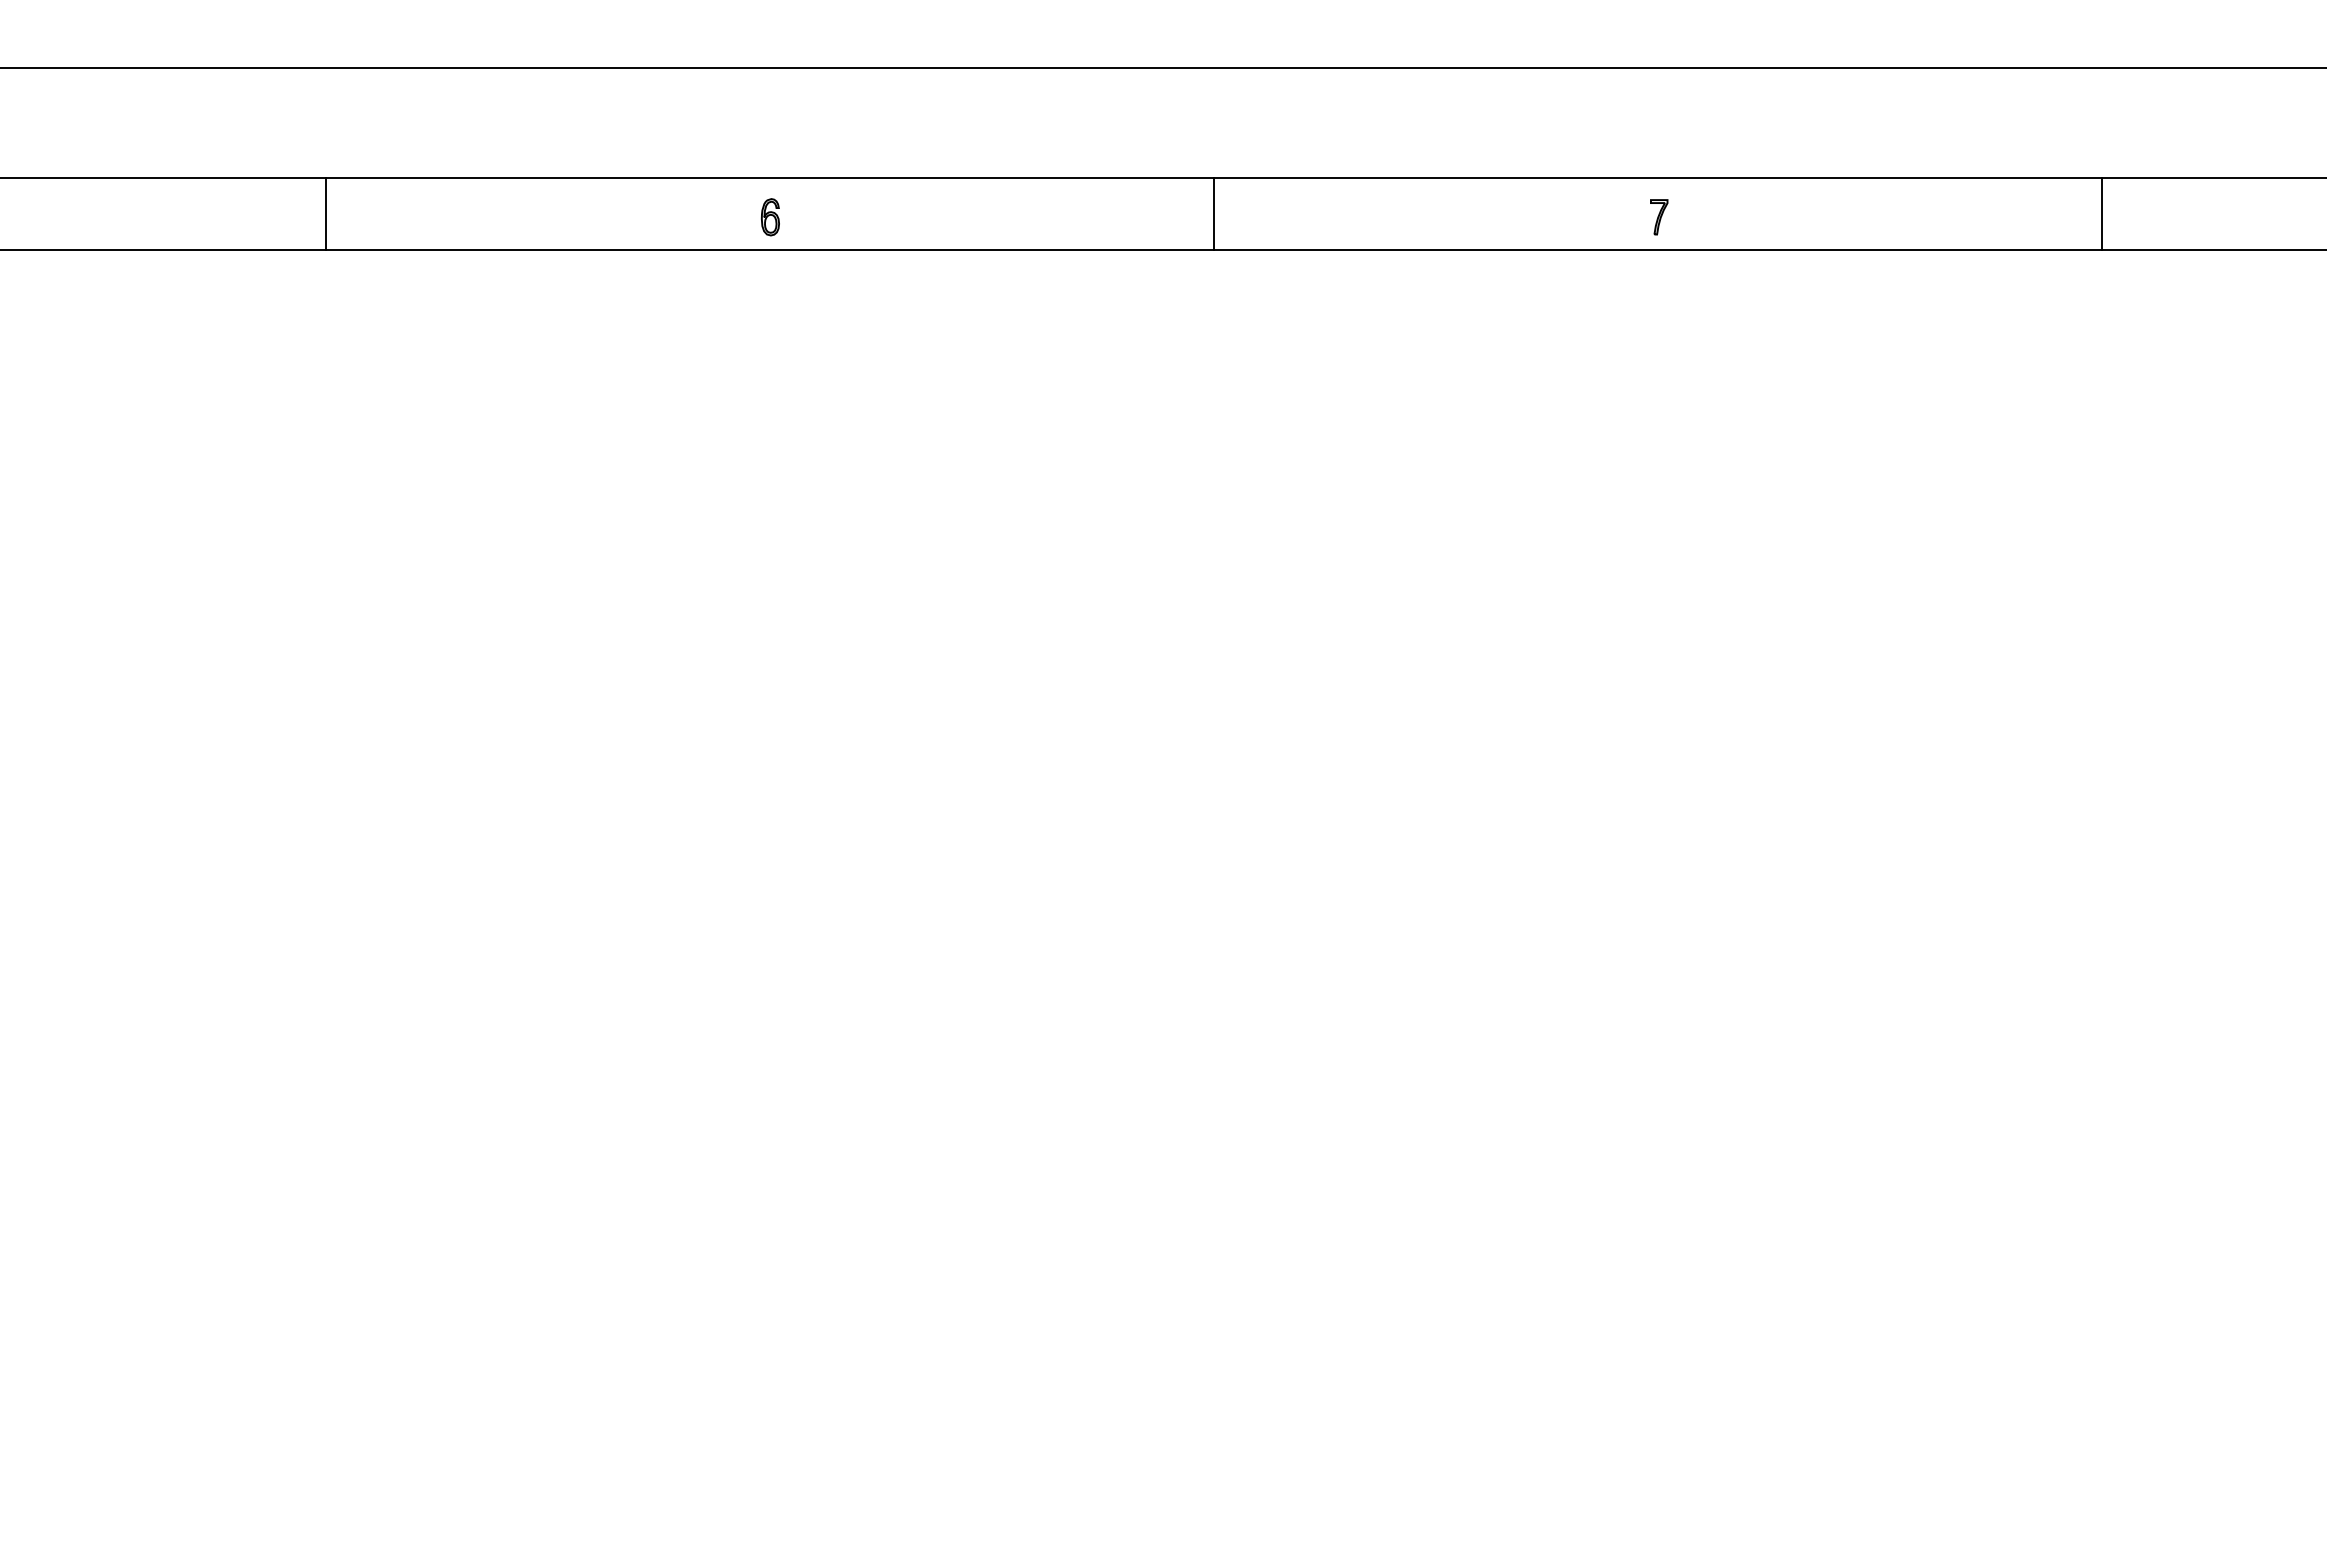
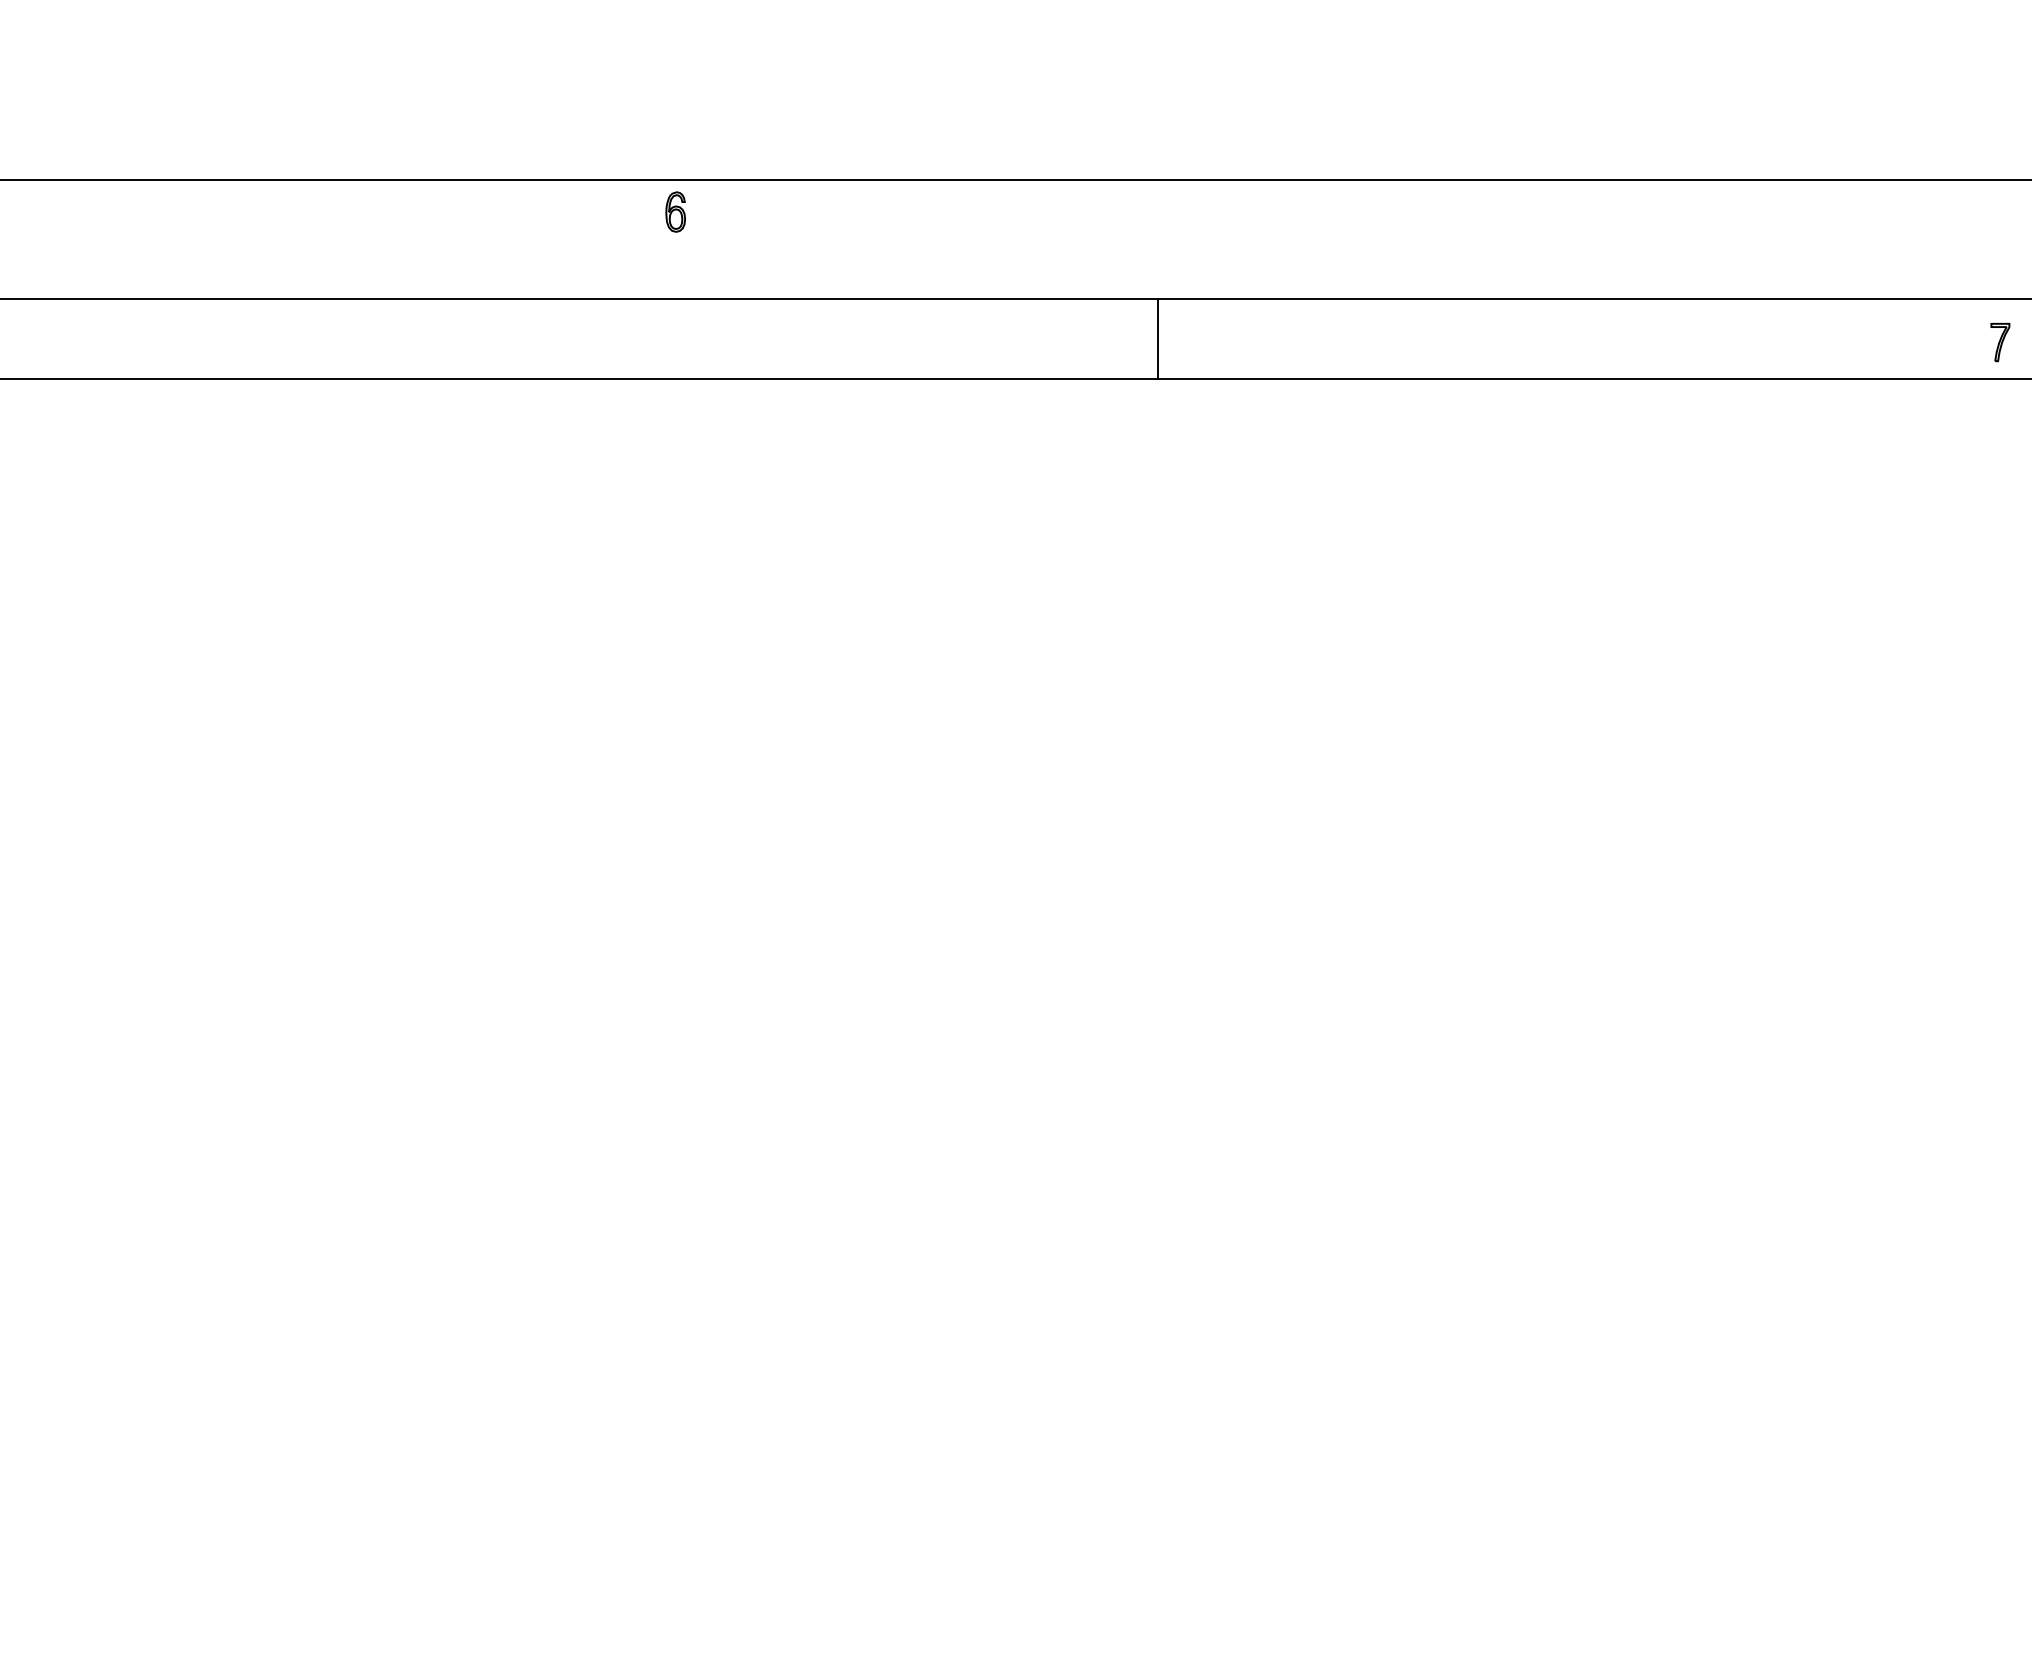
line: (325, 213) -> (192, 338), removed
part: (769, 217) -> (674, 212), moved
part: (1659, 217) -> (2000, 342), moved

